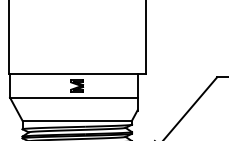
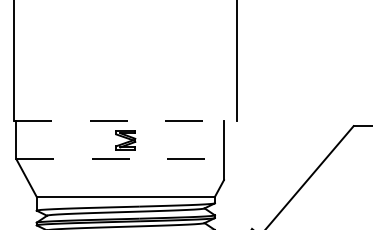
line: (77, 74) -> (126, 121), solid -> dashed
line: (73, 97) -> (119, 158), solid -> dashed

